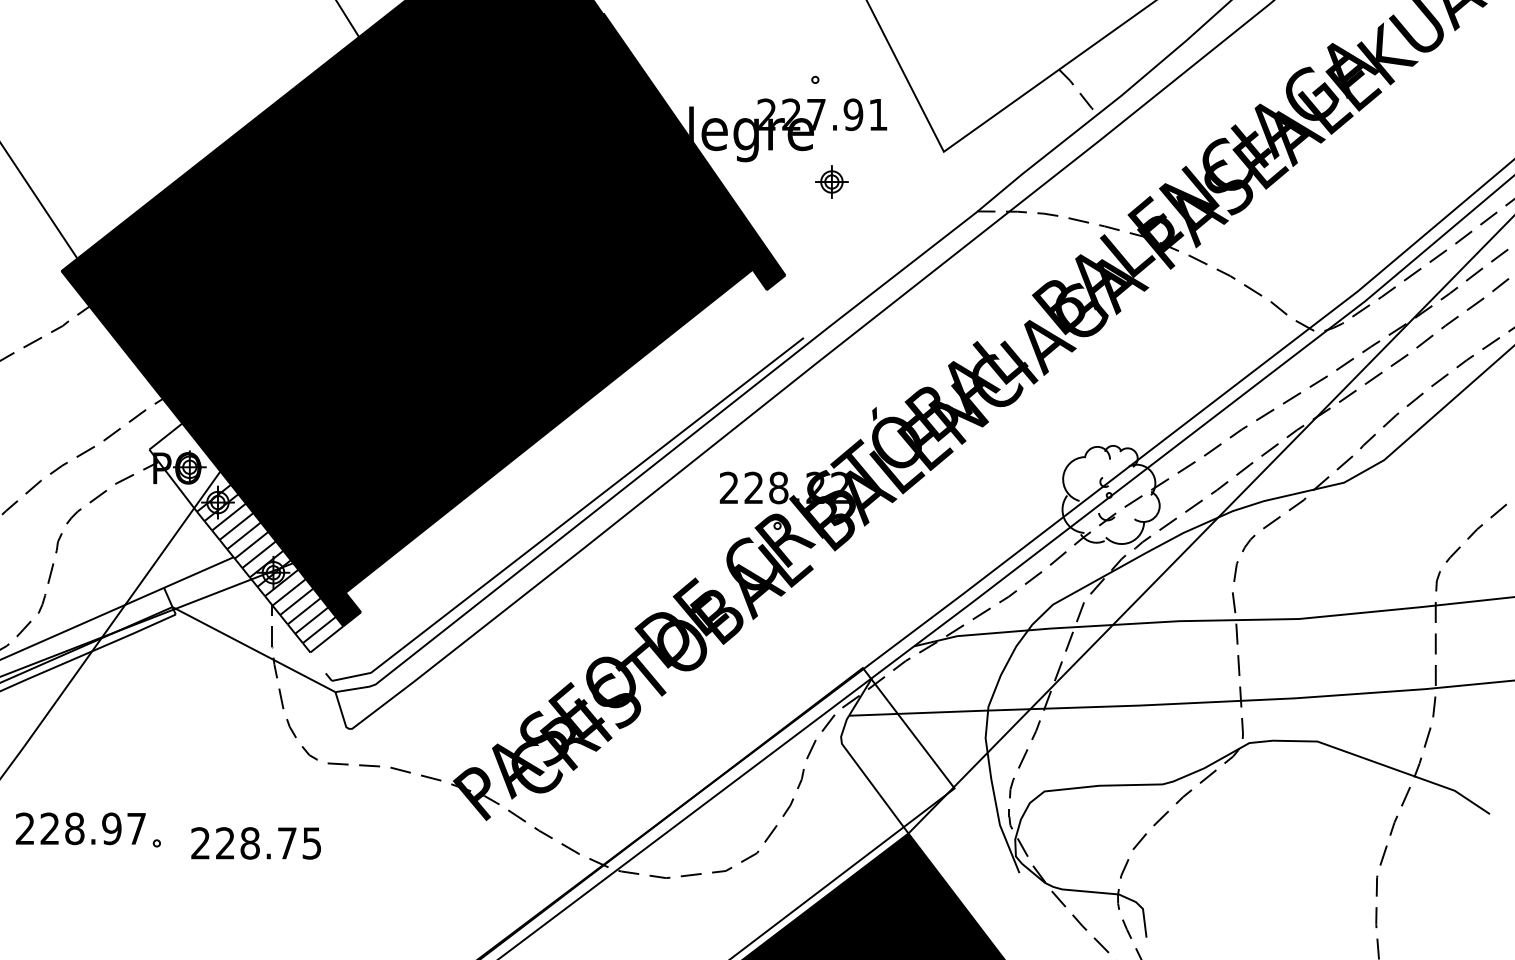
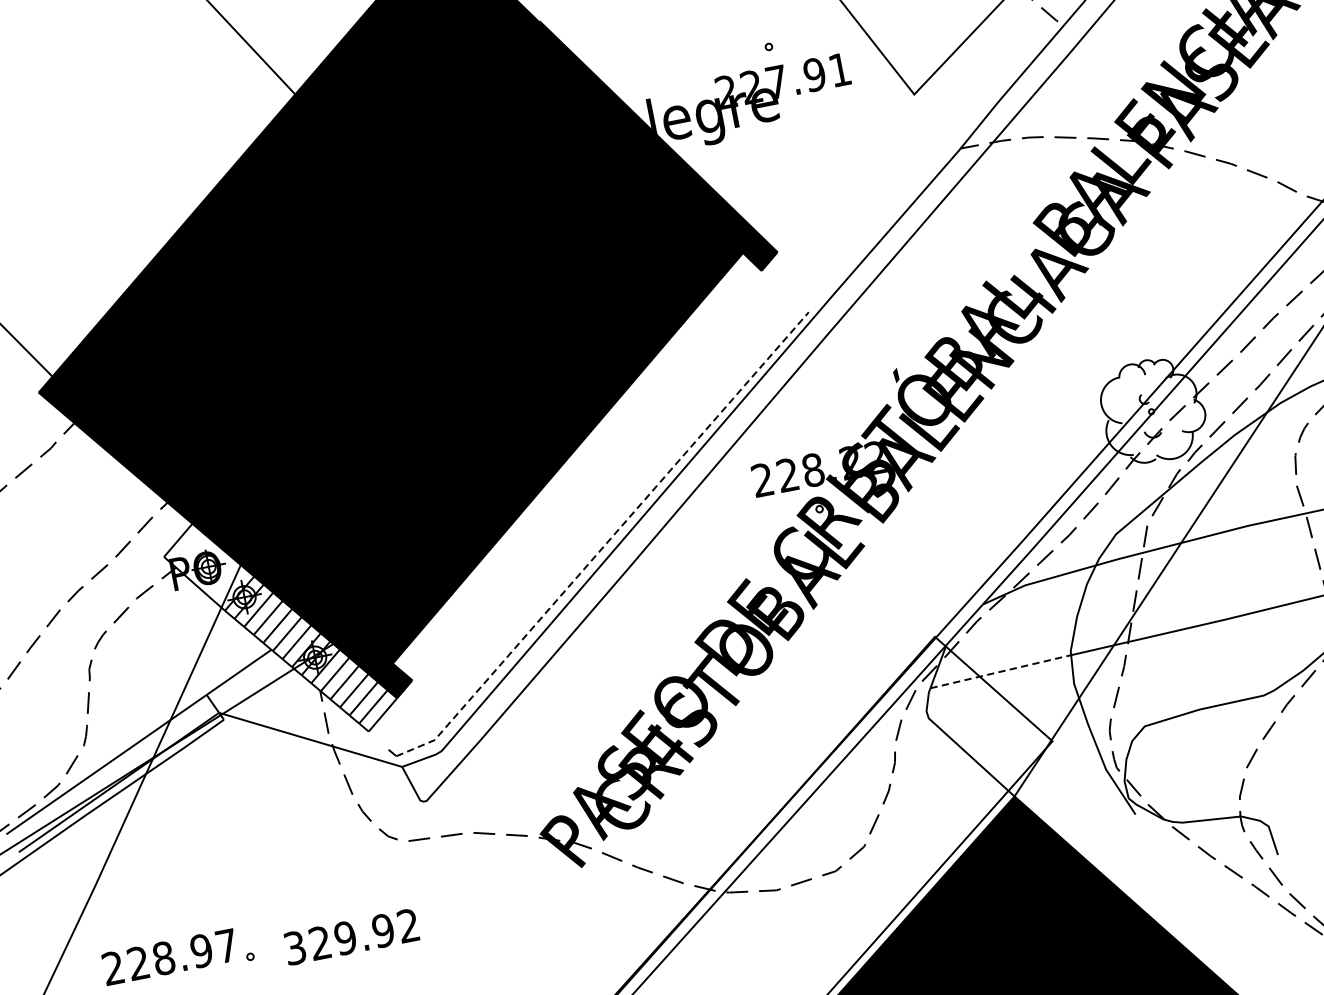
part: (831, 181) -> (805, 147), removed
line: (571, 517) -> (607, 541), solid -> dashed
line: (919, 713) -> (1001, 671), solid -> dashed
text: (256, 843) -> (352, 937), 228.75 -> 329.92

